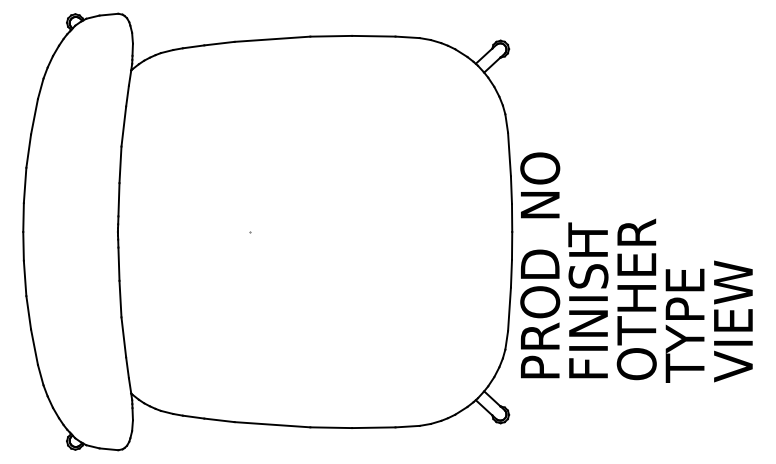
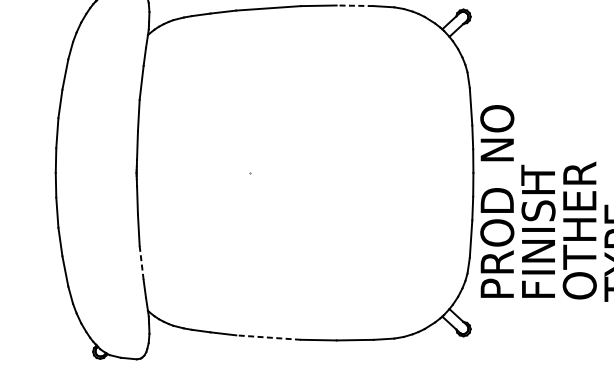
line: (373, 36) -> (354, 5), solid -> dashed
line: (123, 337) -> (141, 263), solid -> dashed
line: (272, 424) -> (268, 337), solid -> dashed

